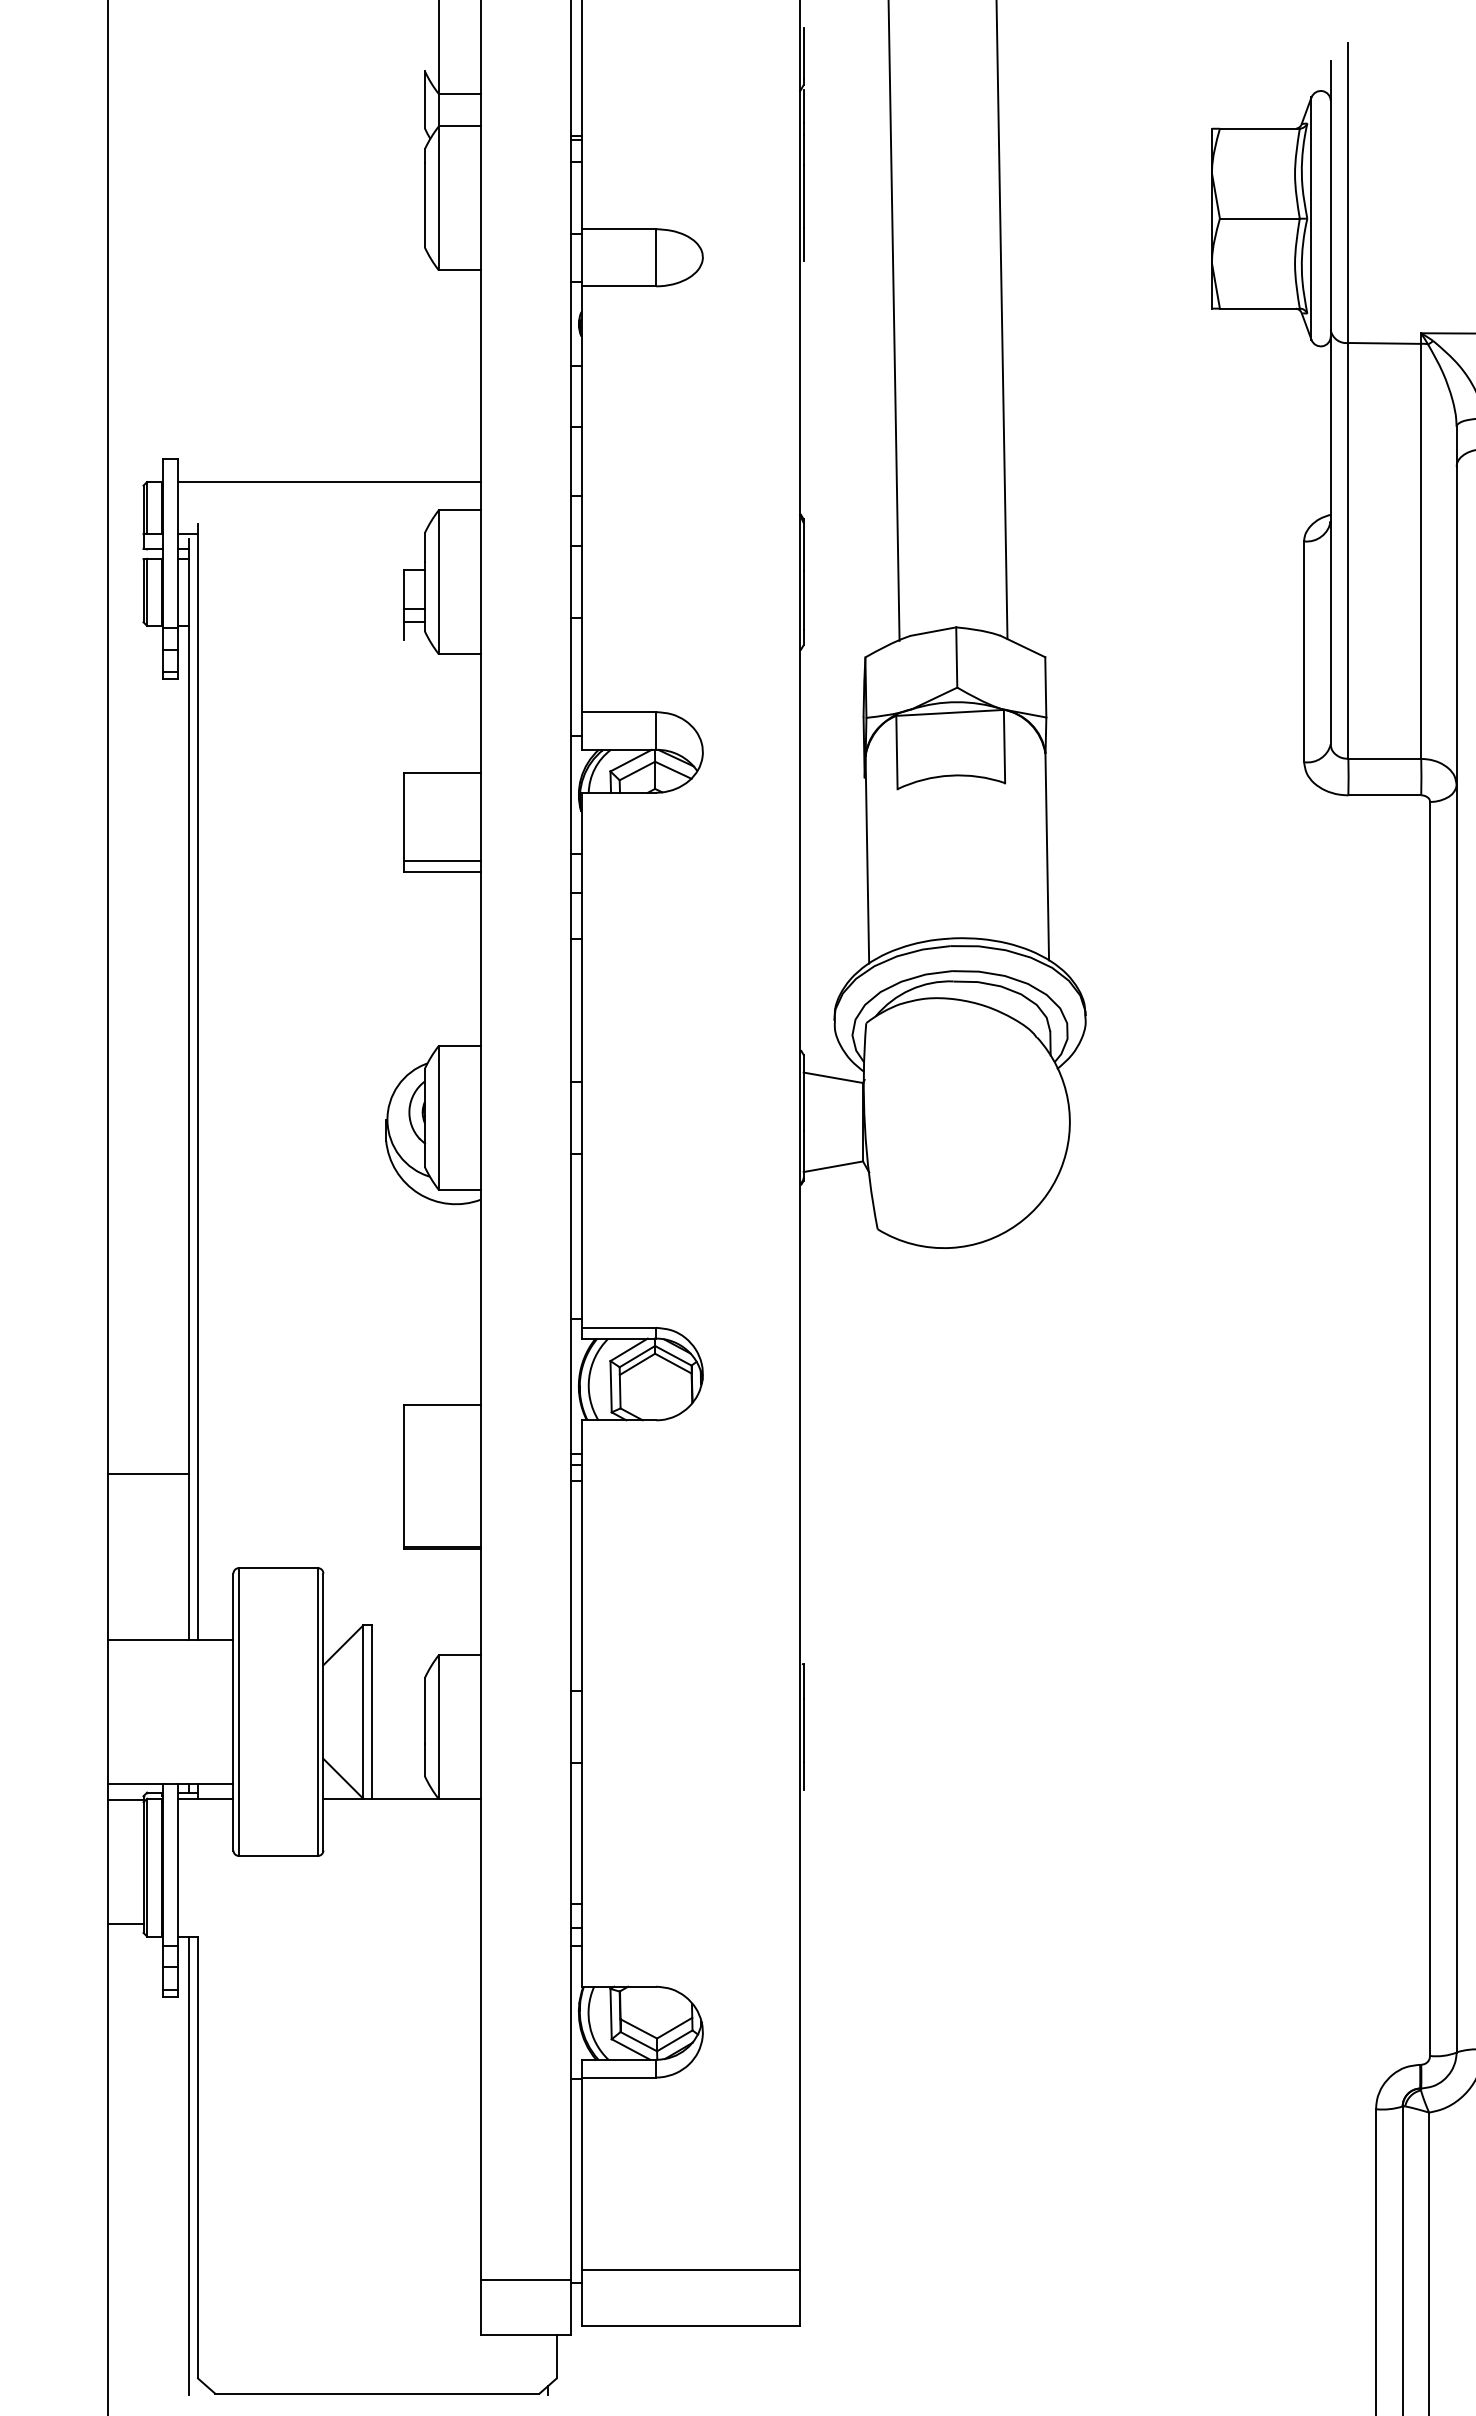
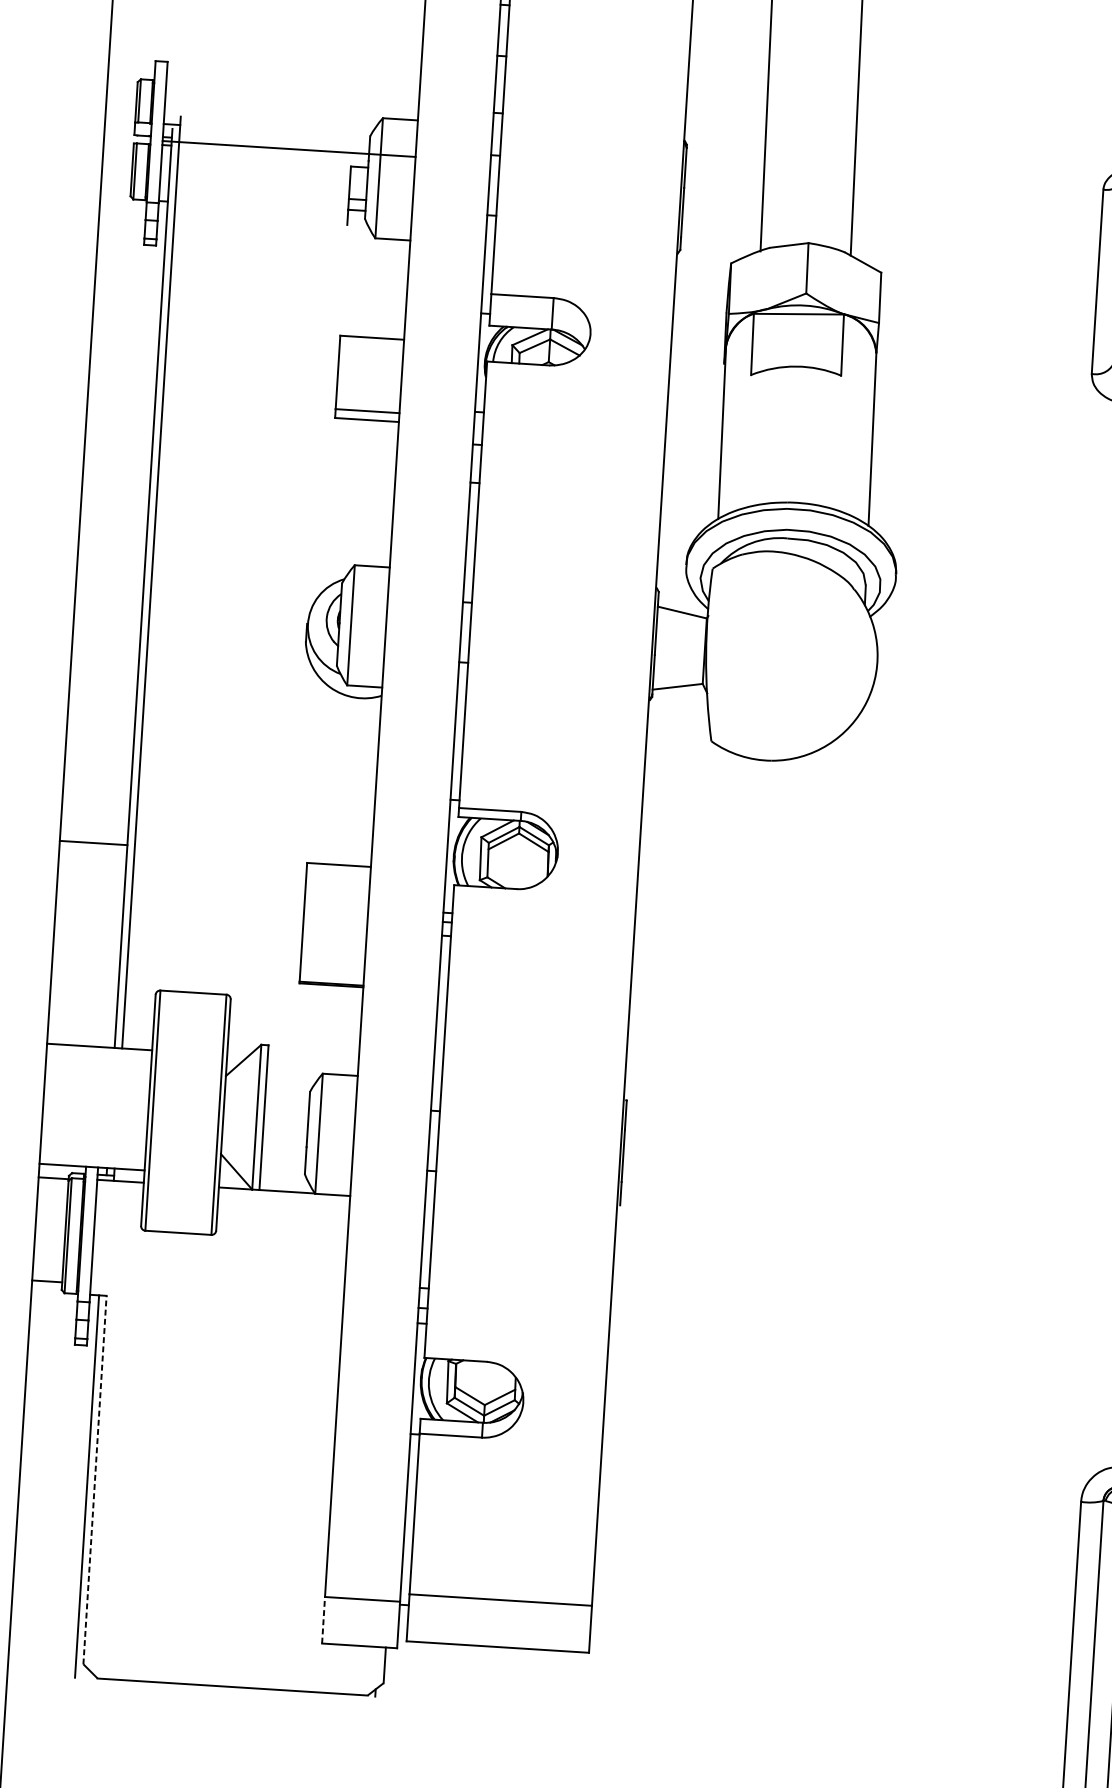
line: (328, 482) -> (288, 149), moved
line: (147, 1474) -> (93, 843), moved
line: (197, 2157) -> (95, 1480), solid -> dashed
line: (480, 2307) -> (323, 1620), solid -> dashed

